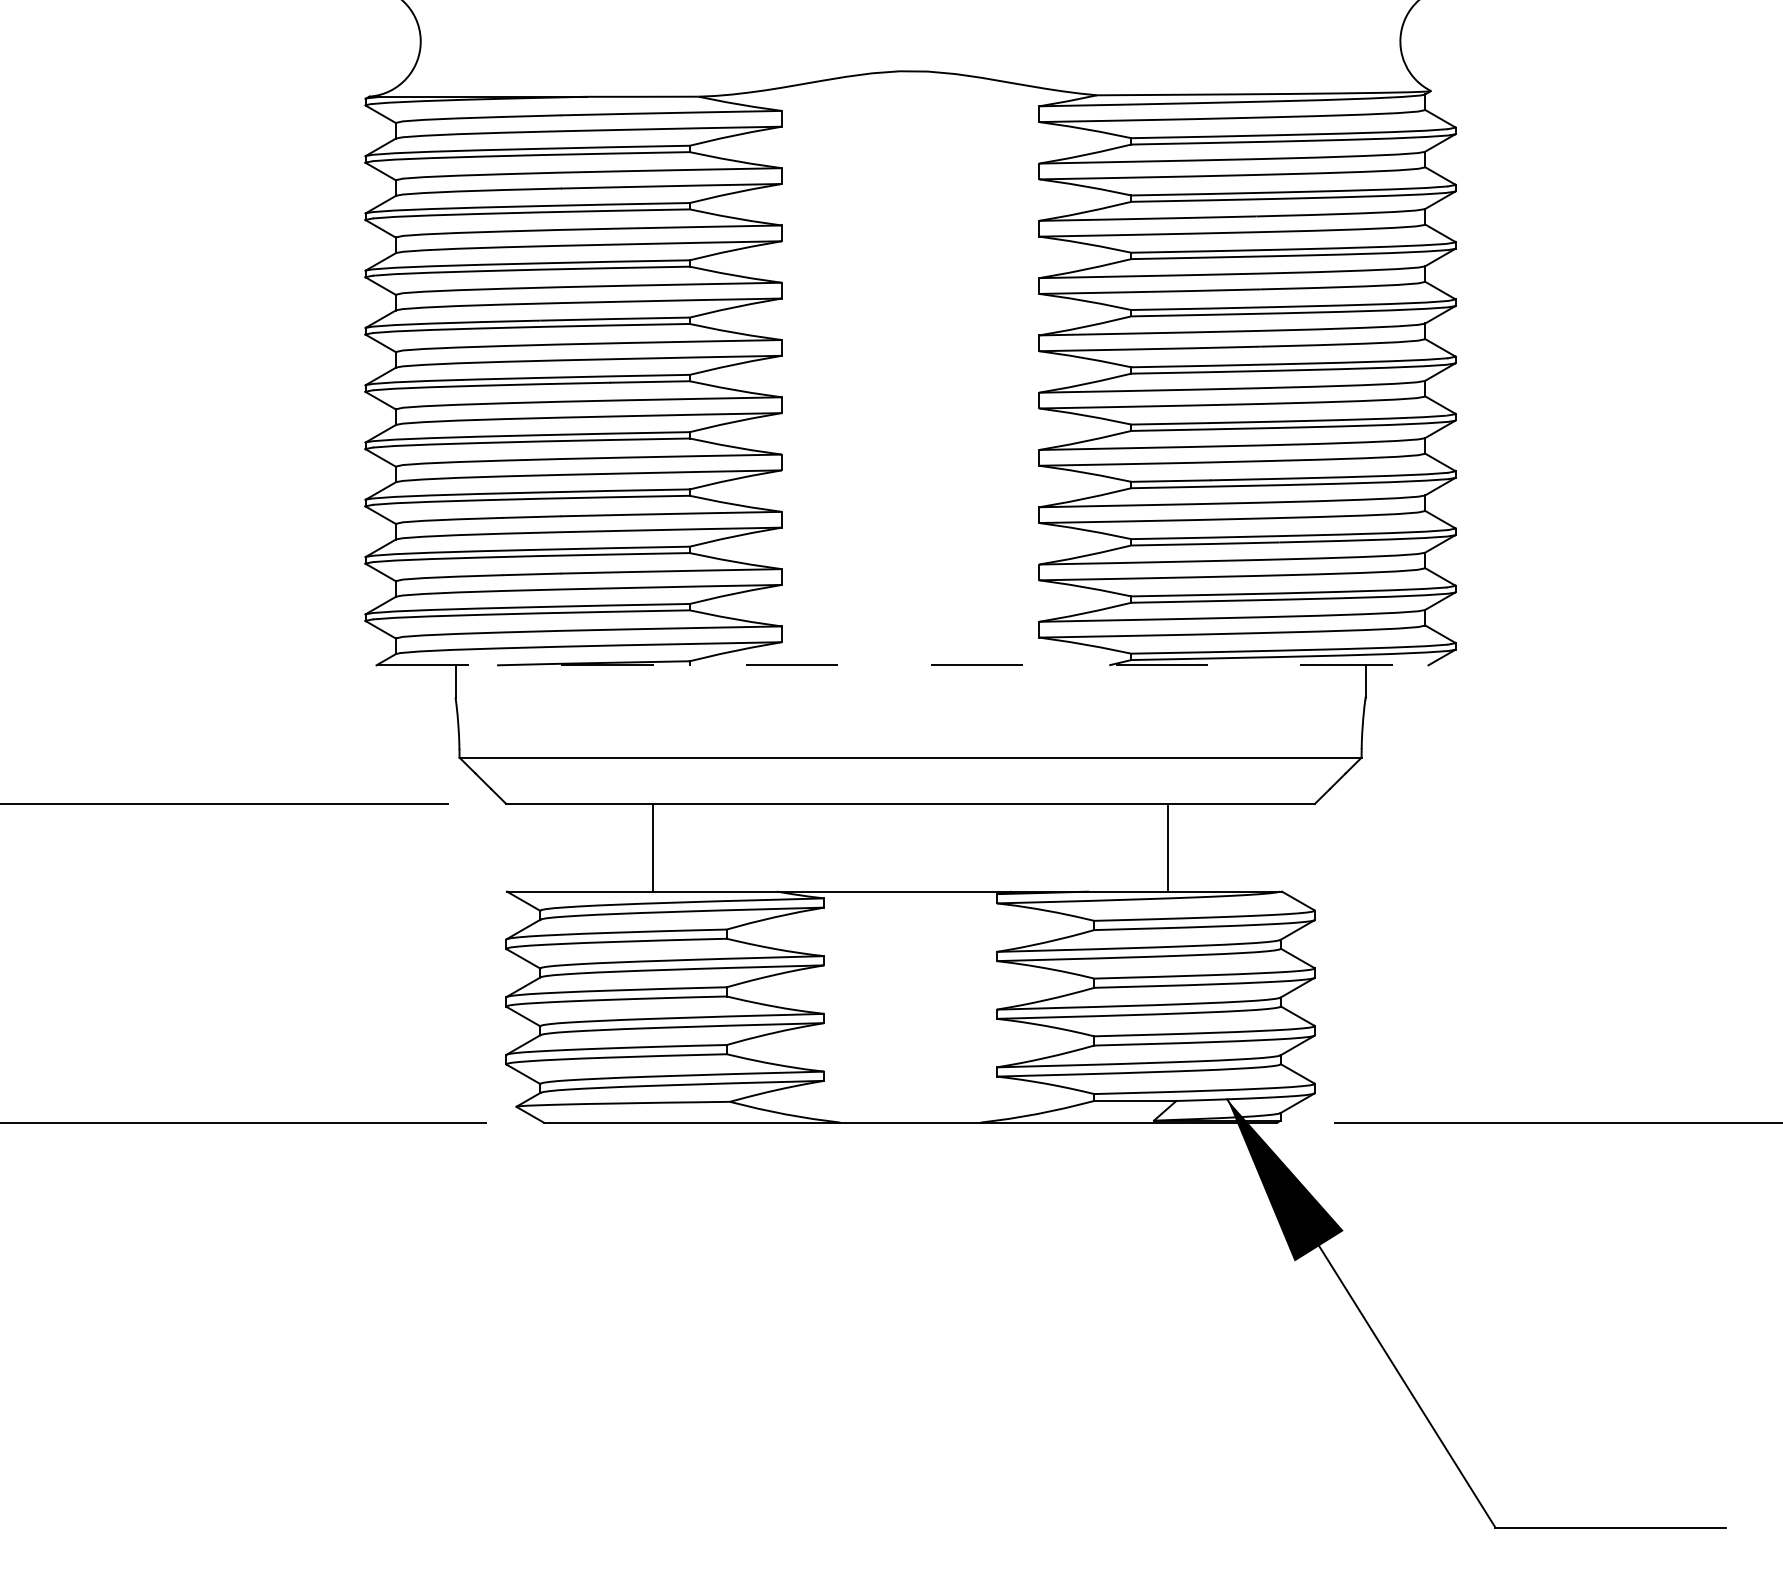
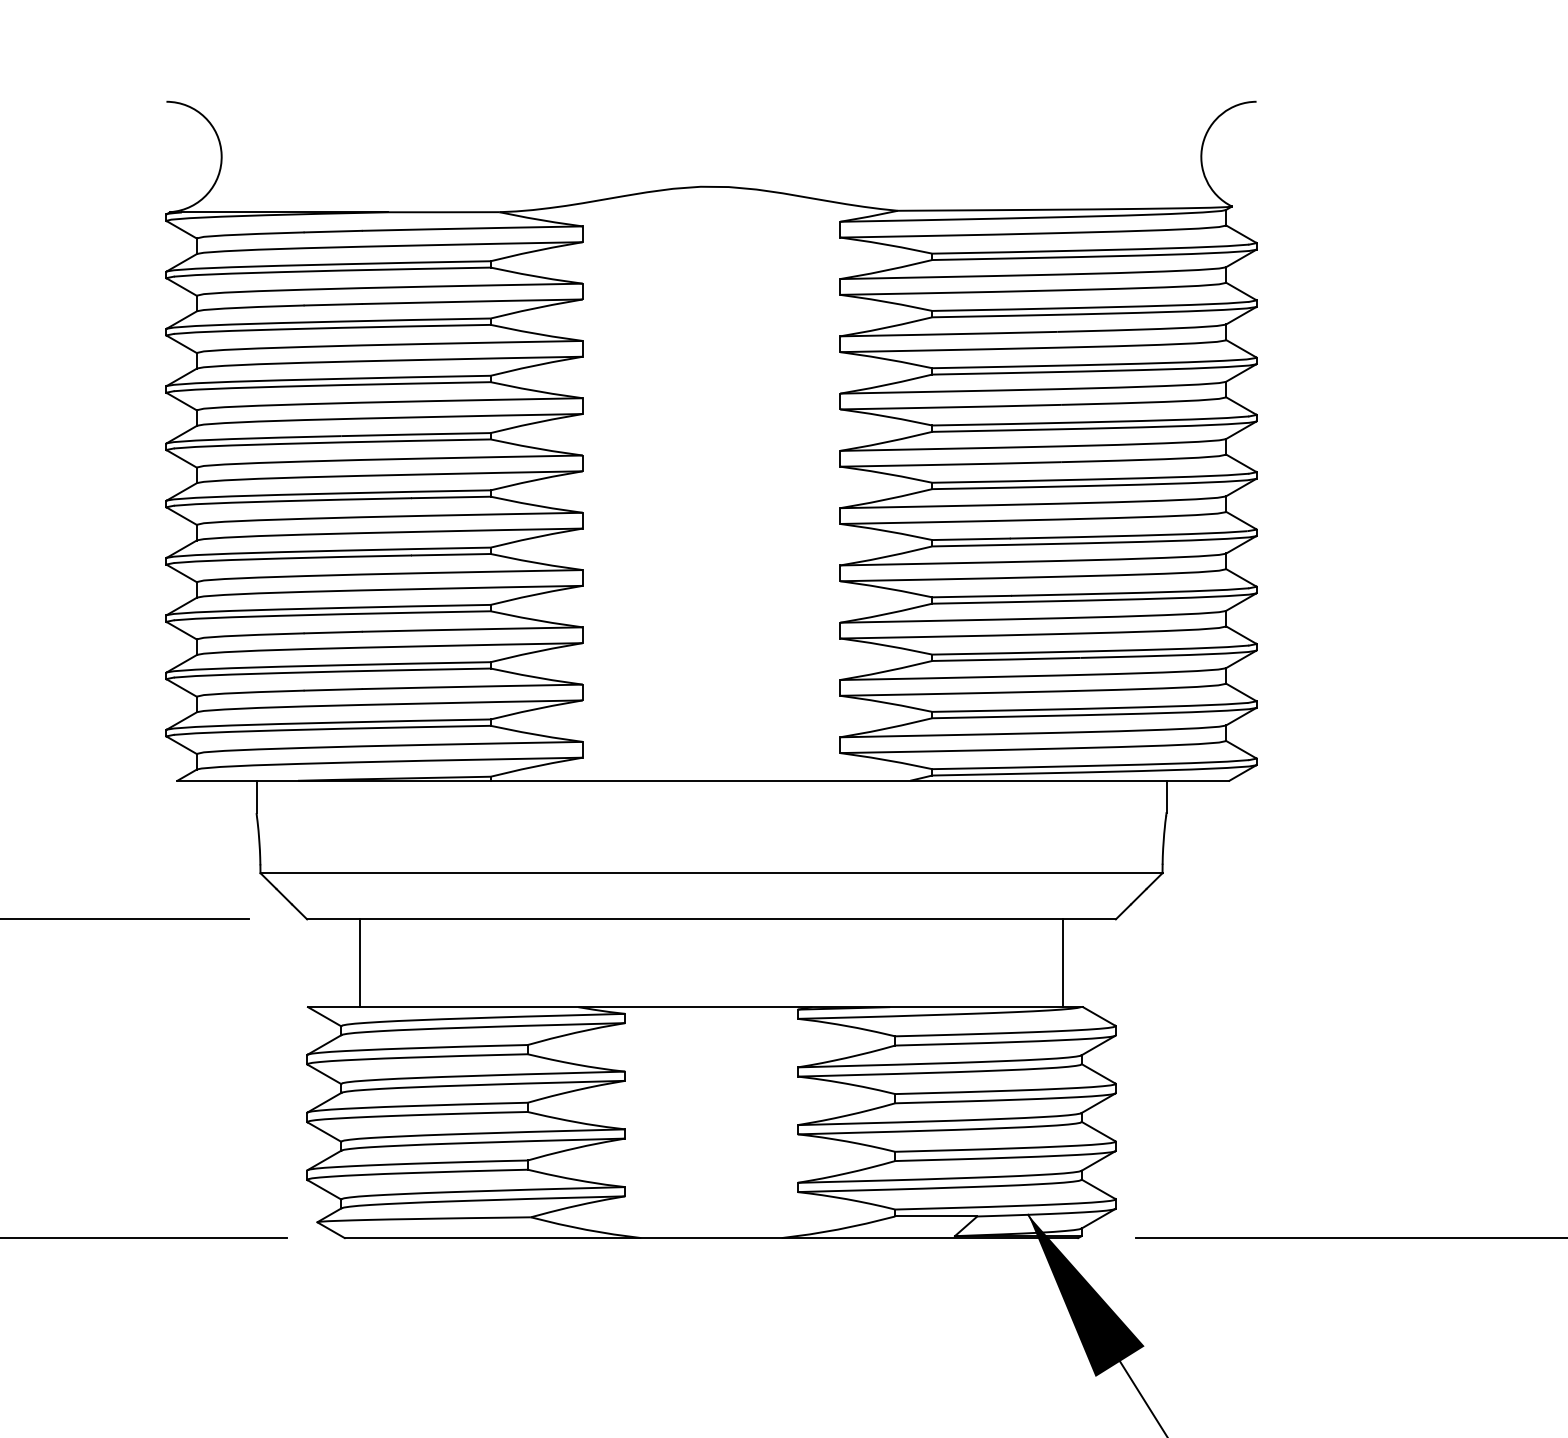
line: (902, 665) -> (703, 780), dashed -> solid
line: (652, 847) -> (360, 962), moved
line: (1167, 847) -> (1062, 962), moved

